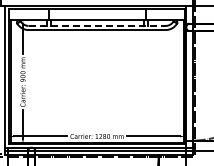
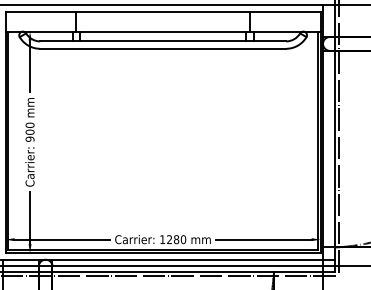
line: (97, 25) -> (163, 40), dashed -> solid

